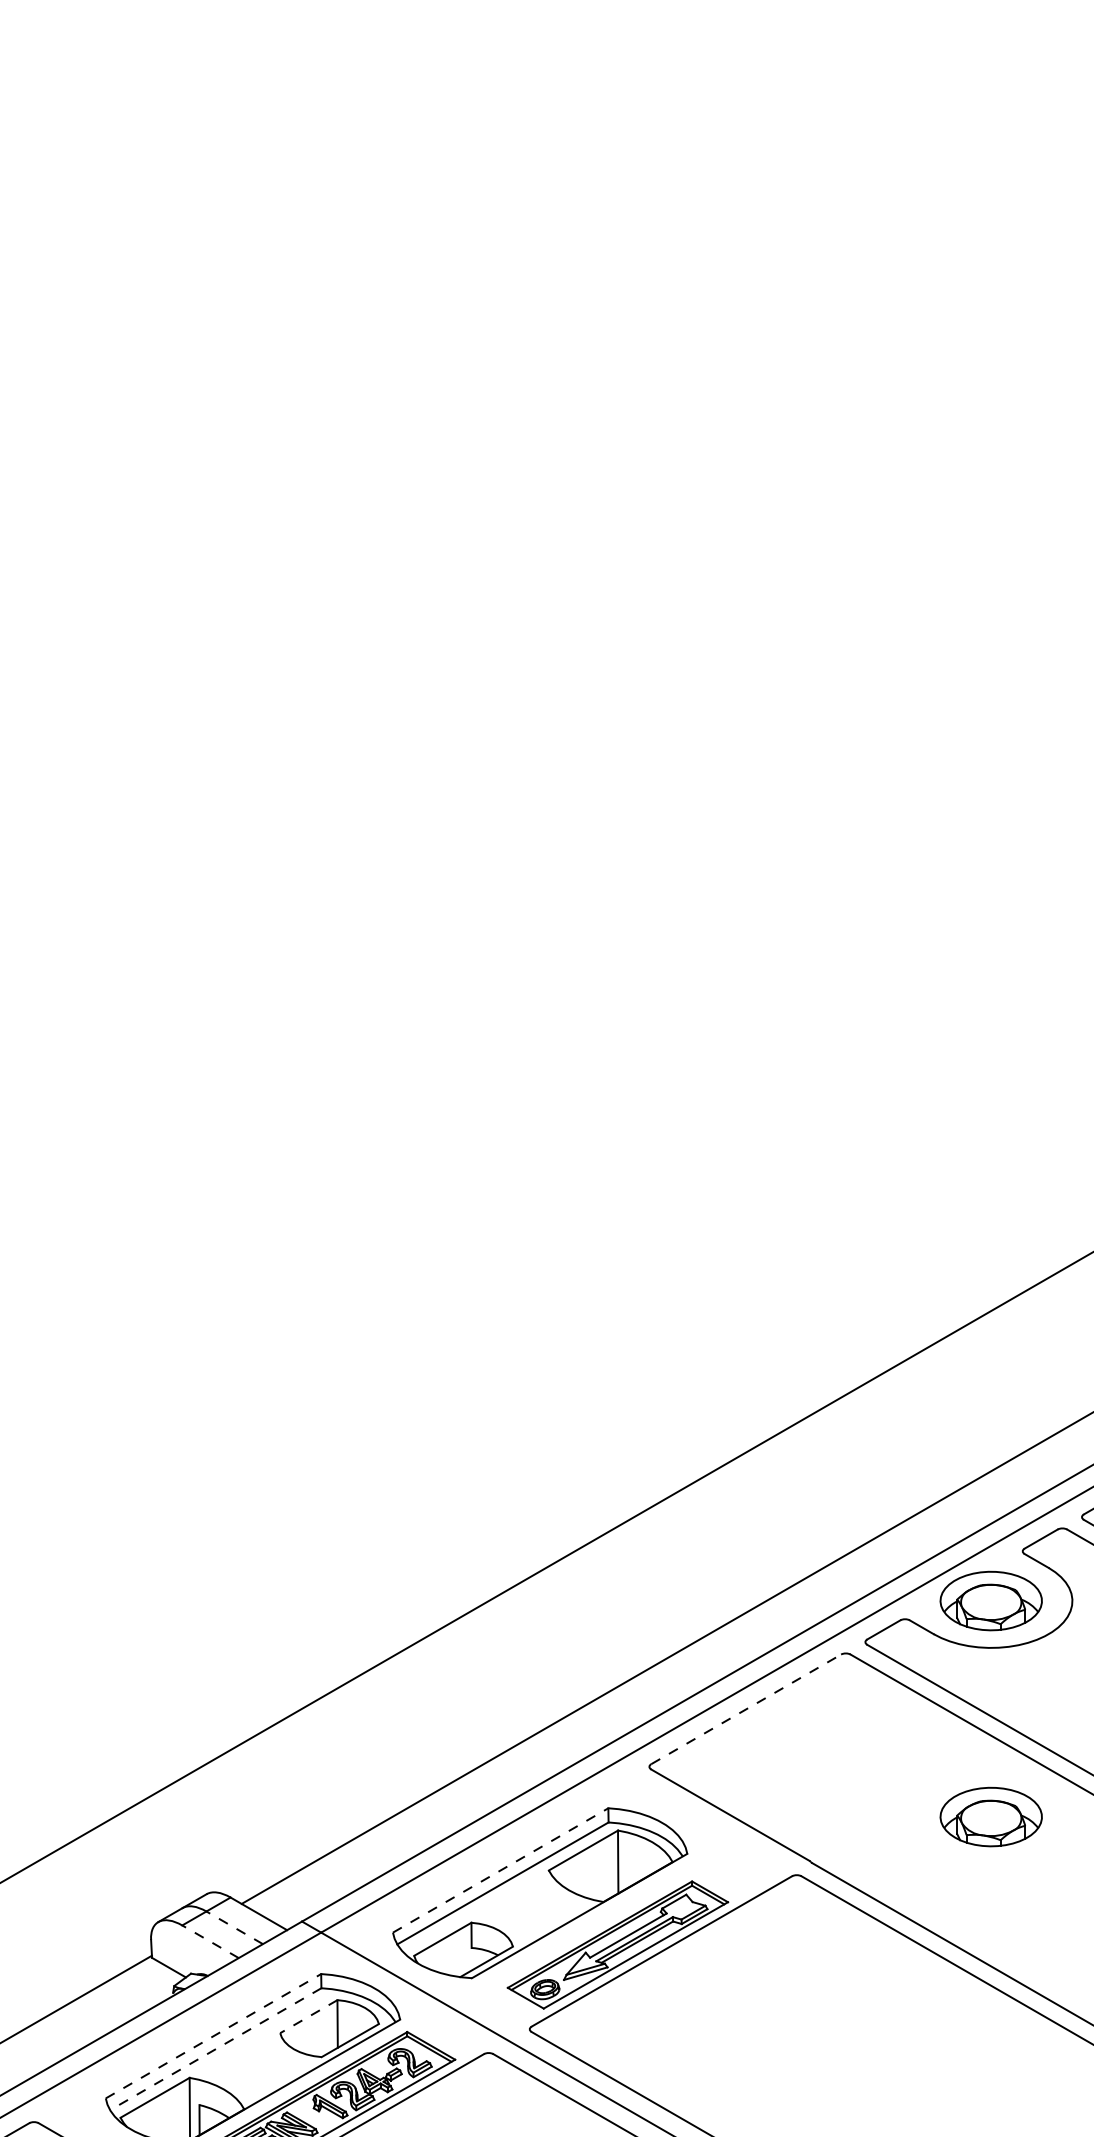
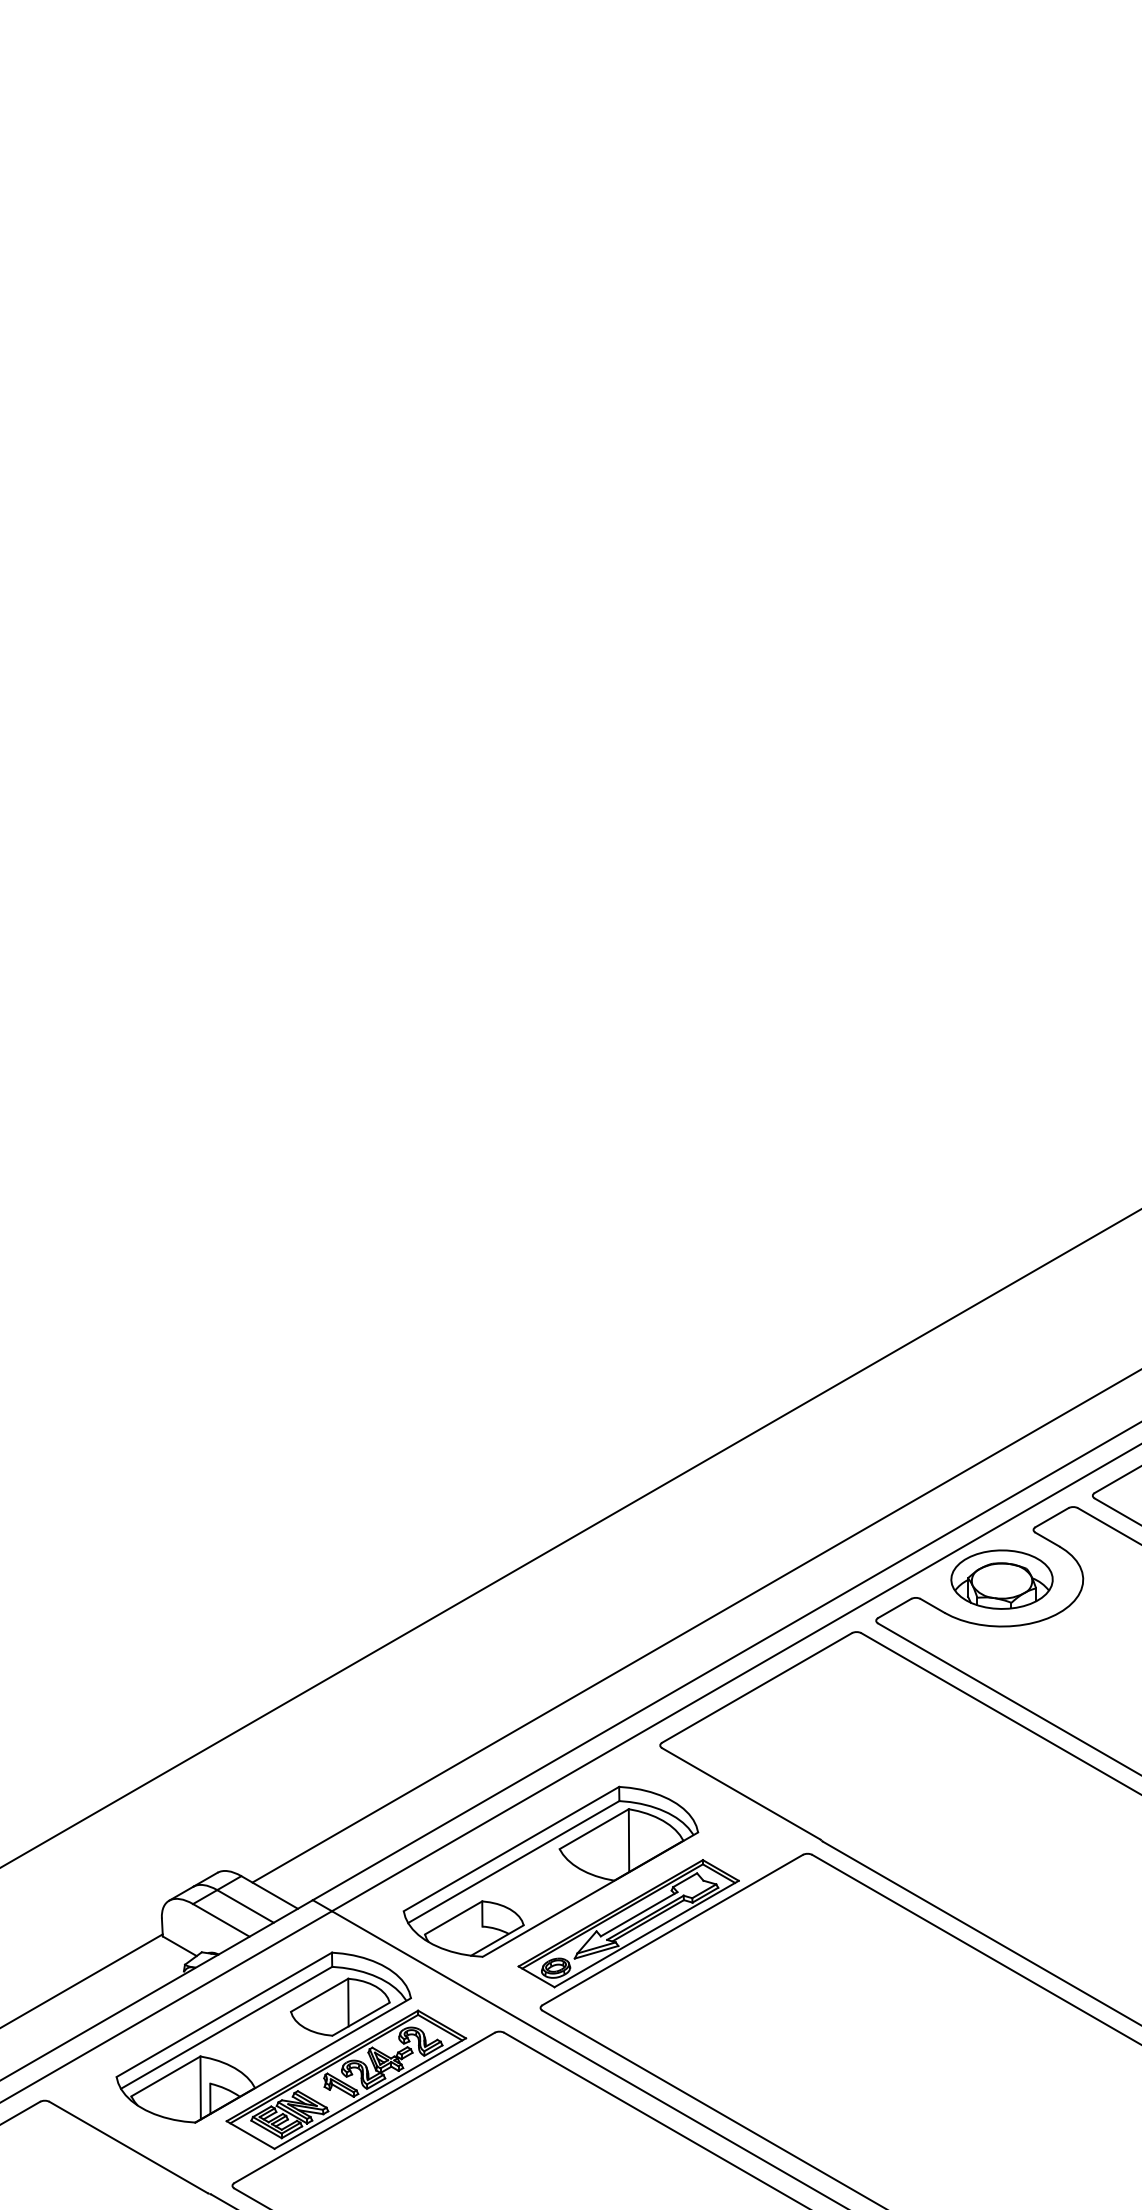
line: (746, 1708) -> (757, 1687), dashed -> solid
part: (990, 1816) -> (1001, 1795), removed
line: (500, 1869) -> (511, 1848), dashed -> solid
line: (234, 1927) -> (245, 1906), dashed -> solid
line: (210, 1941) -> (221, 1920), dashed -> solid
line: (308, 2016) -> (319, 1995), dashed -> solid
line: (213, 2035) -> (224, 2014), dashed -> solid
line: (215, 2048) -> (226, 2027), dashed -> solid

